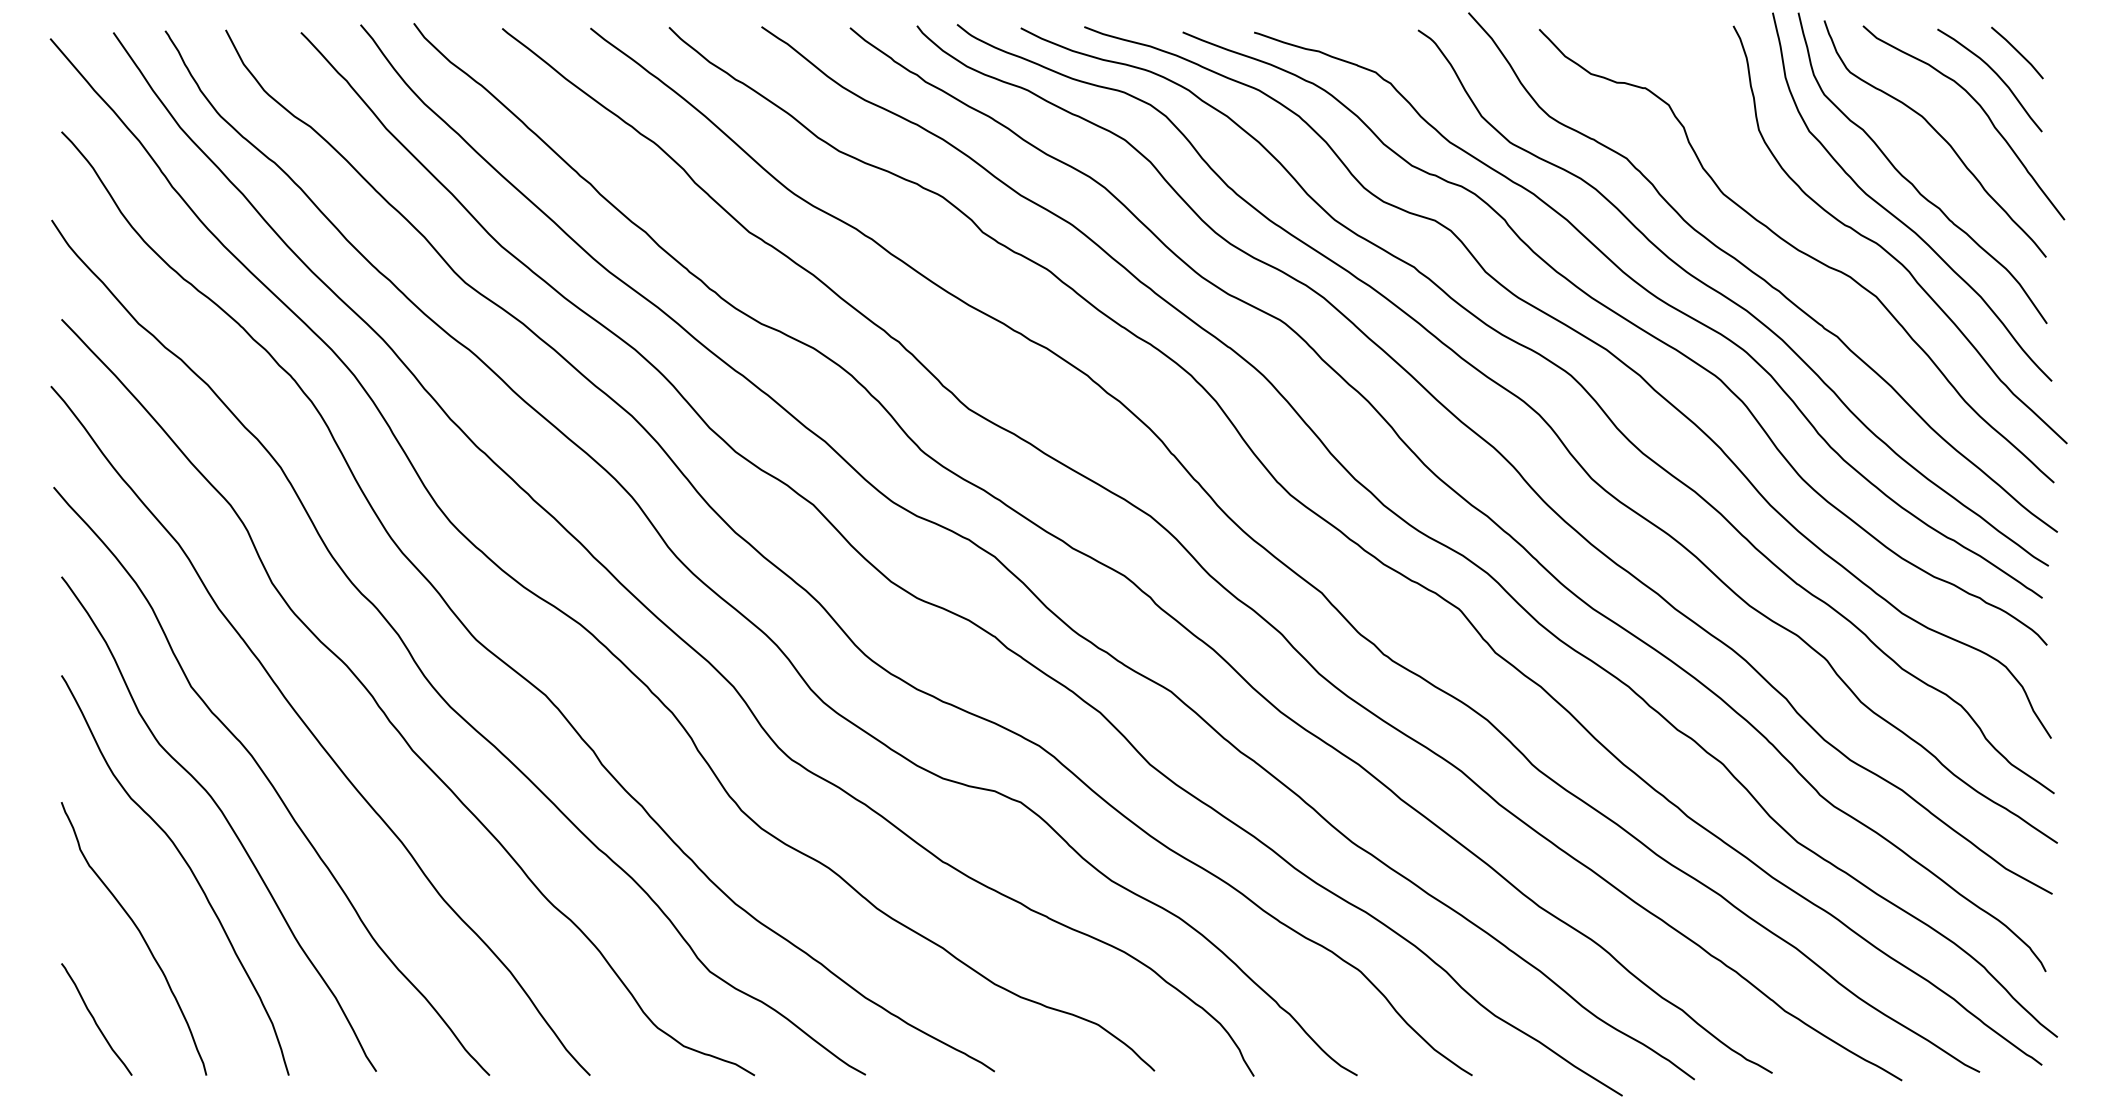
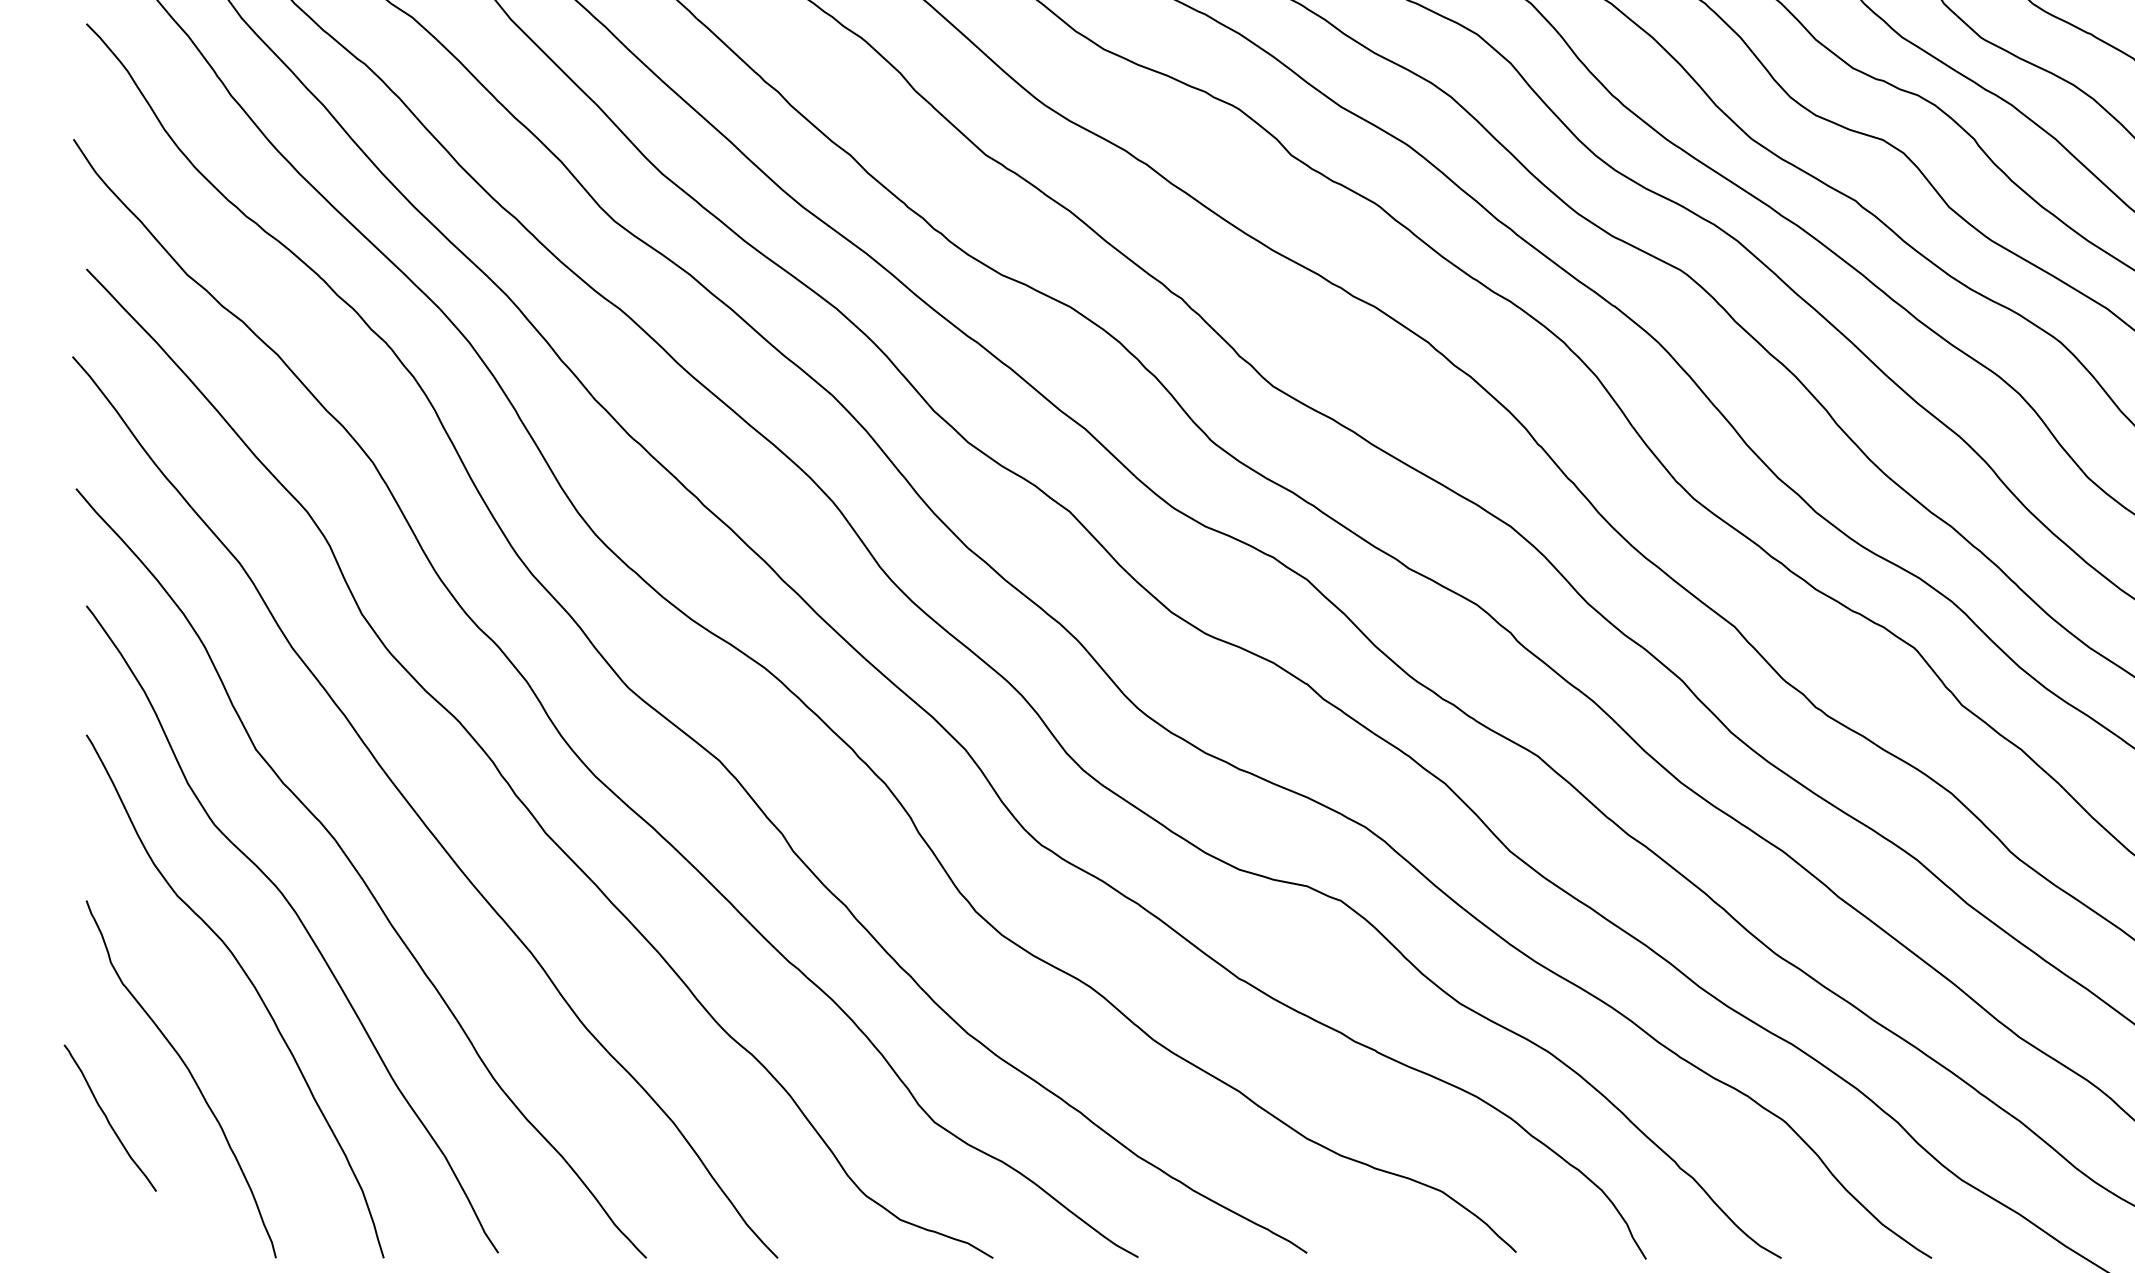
curve: (95, 1019) -> (108, 1118), moved

